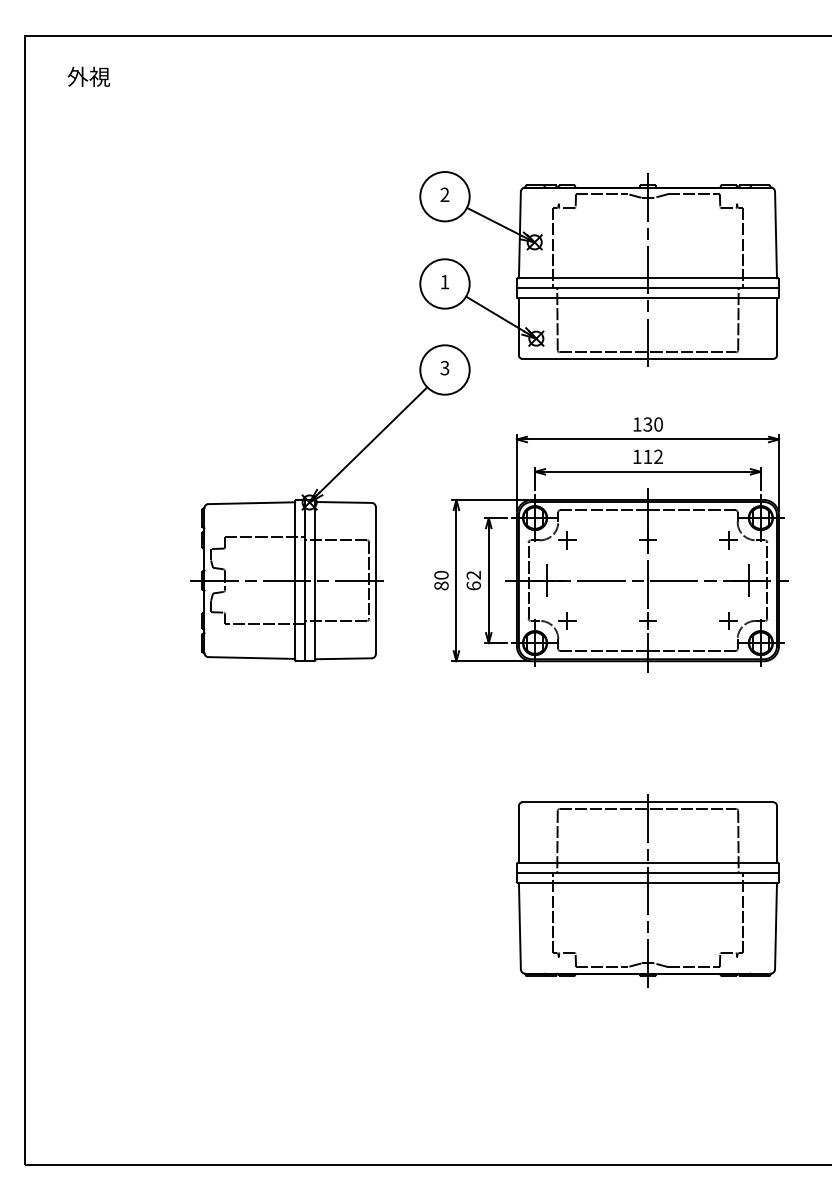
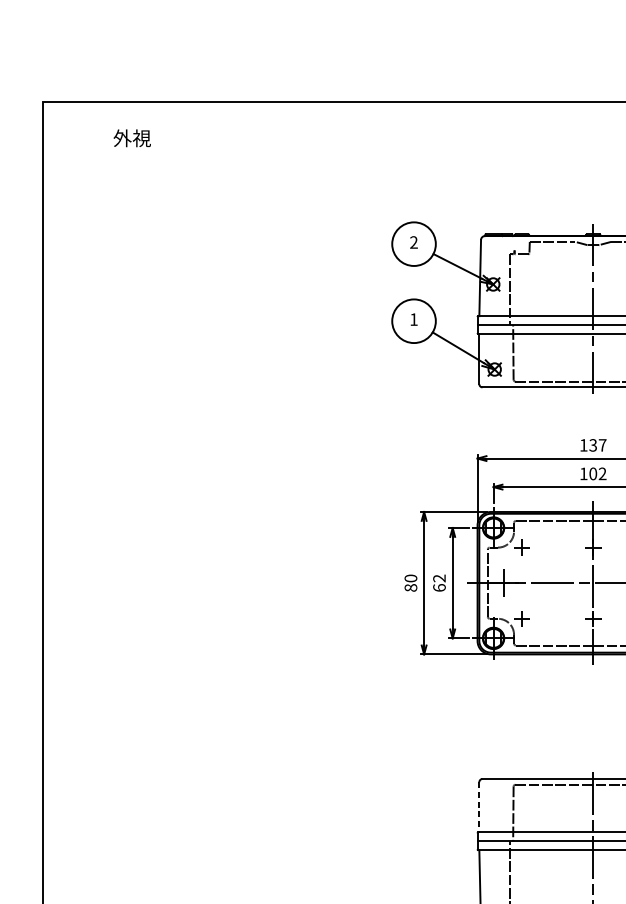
text: (88, 76) -> (131, 138), moved
text: (658, 424) -> (602, 445), 130 -> 137
text: (647, 456) -> (592, 473), 112 -> 102
part: (330, 502) -> (312, 514), removed
line: (518, 834) -> (478, 807), solid -> dashed

